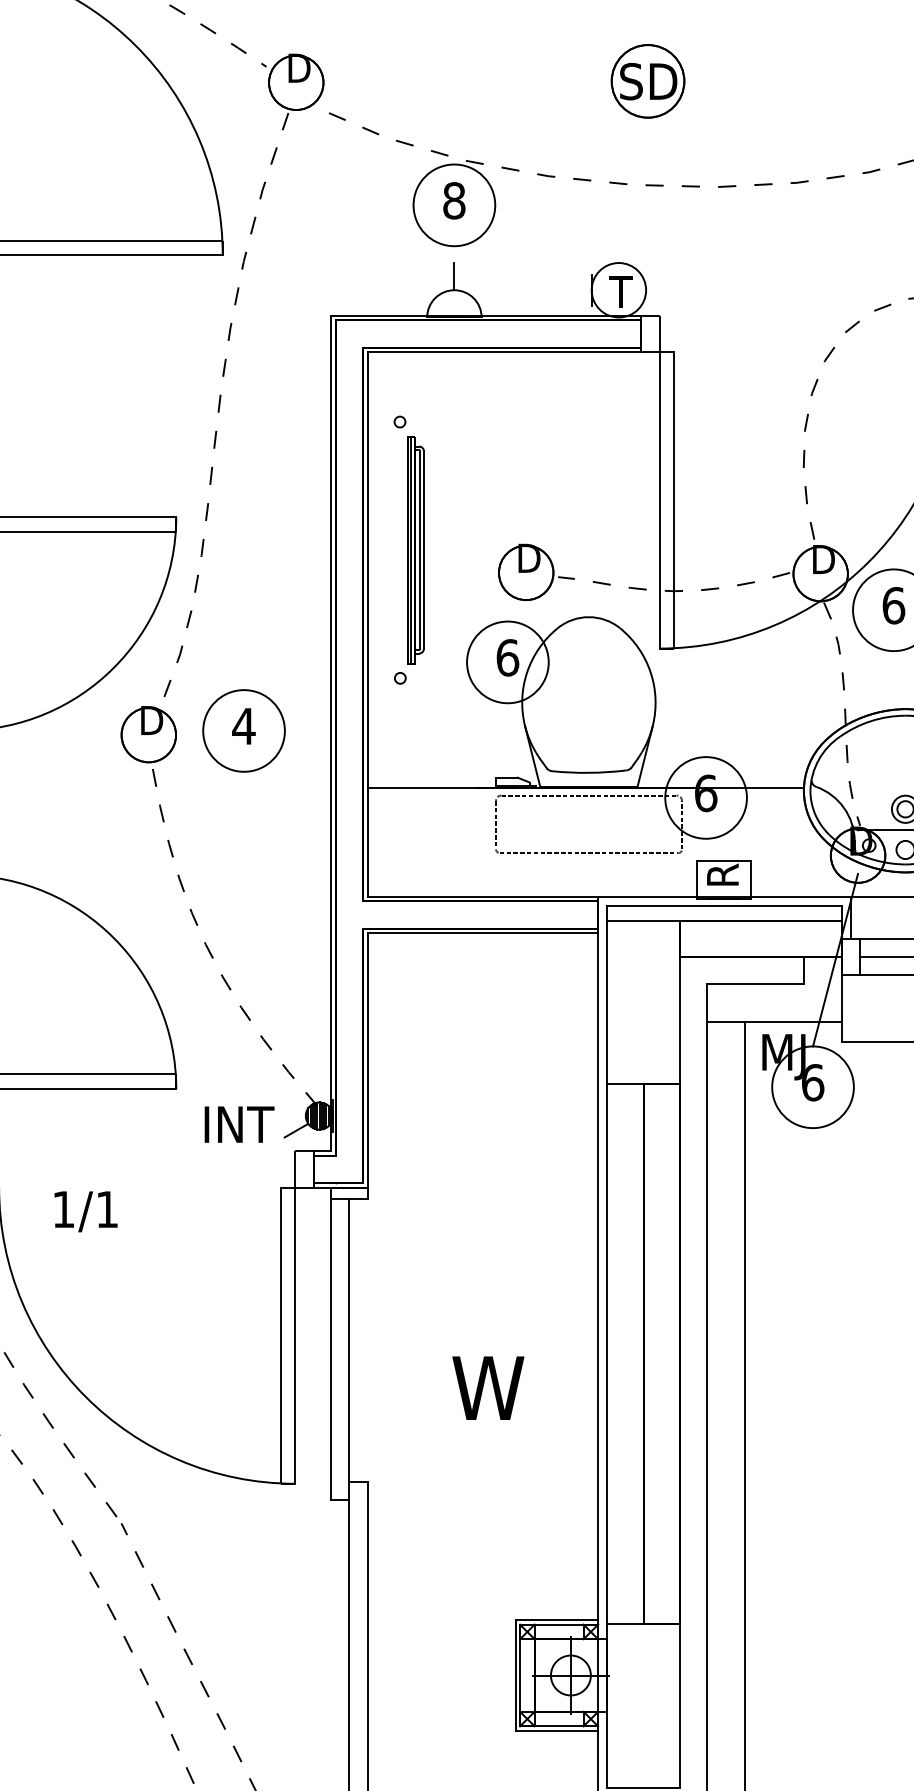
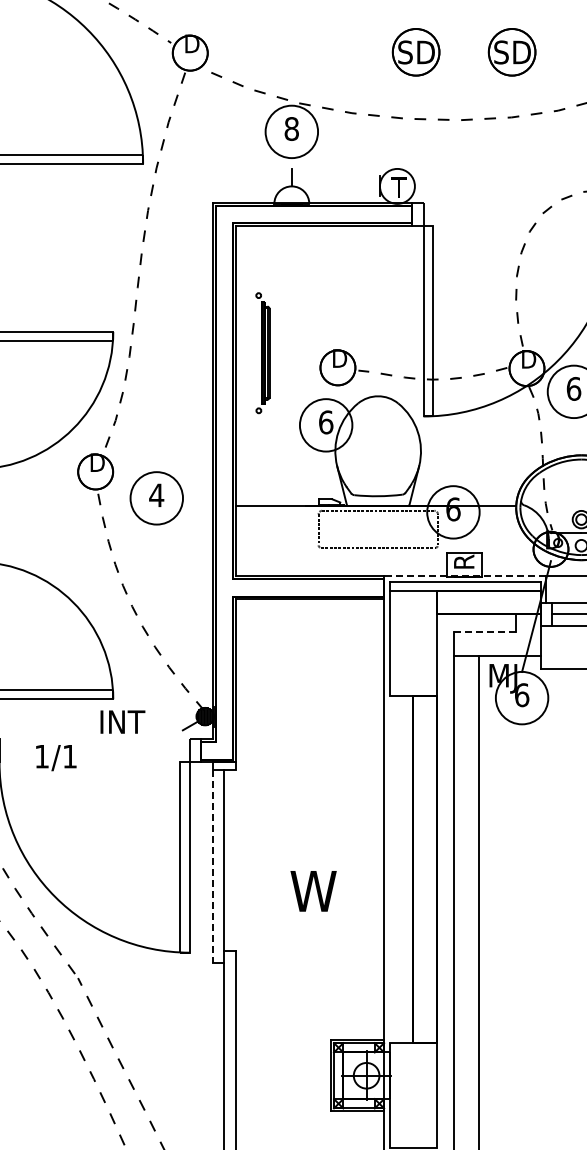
part: (796, 81) -> (511, 52), added
part: (408, 548) -> (262, 352), size x0.7
part: (243, 731) -> (156, 498), moved
line: (723, 897) -> (464, 576), solid -> dashed
line: (754, 983) -> (484, 631), solid -> dashed
text: (238, 1123) -> (122, 721), moved
text: (86, 1212) -> (56, 758), moved
line: (330, 1349) -> (212, 866), solid -> dashed
line: (606, 1354) -> (389, 869), removed

